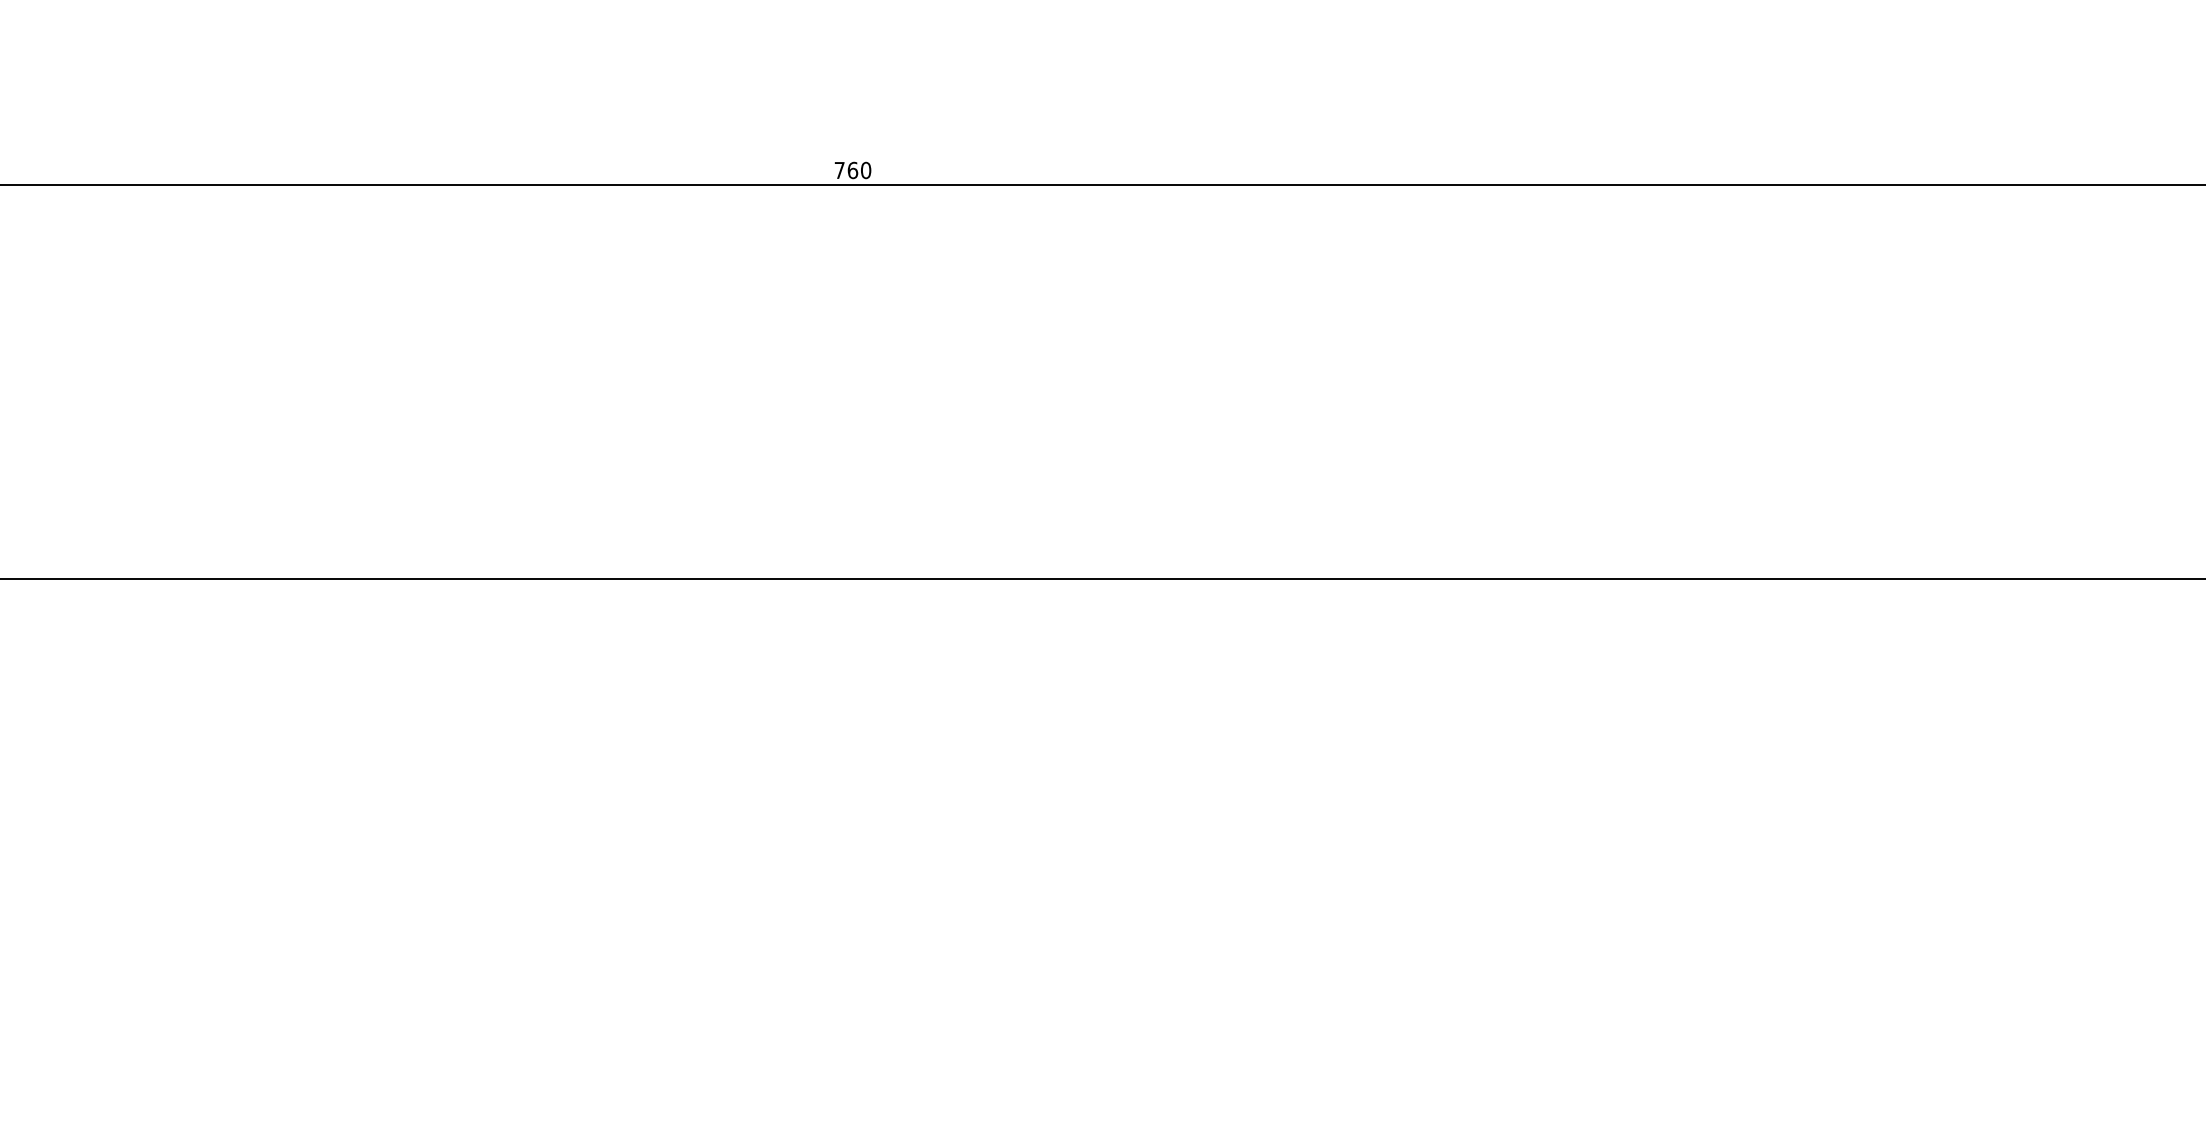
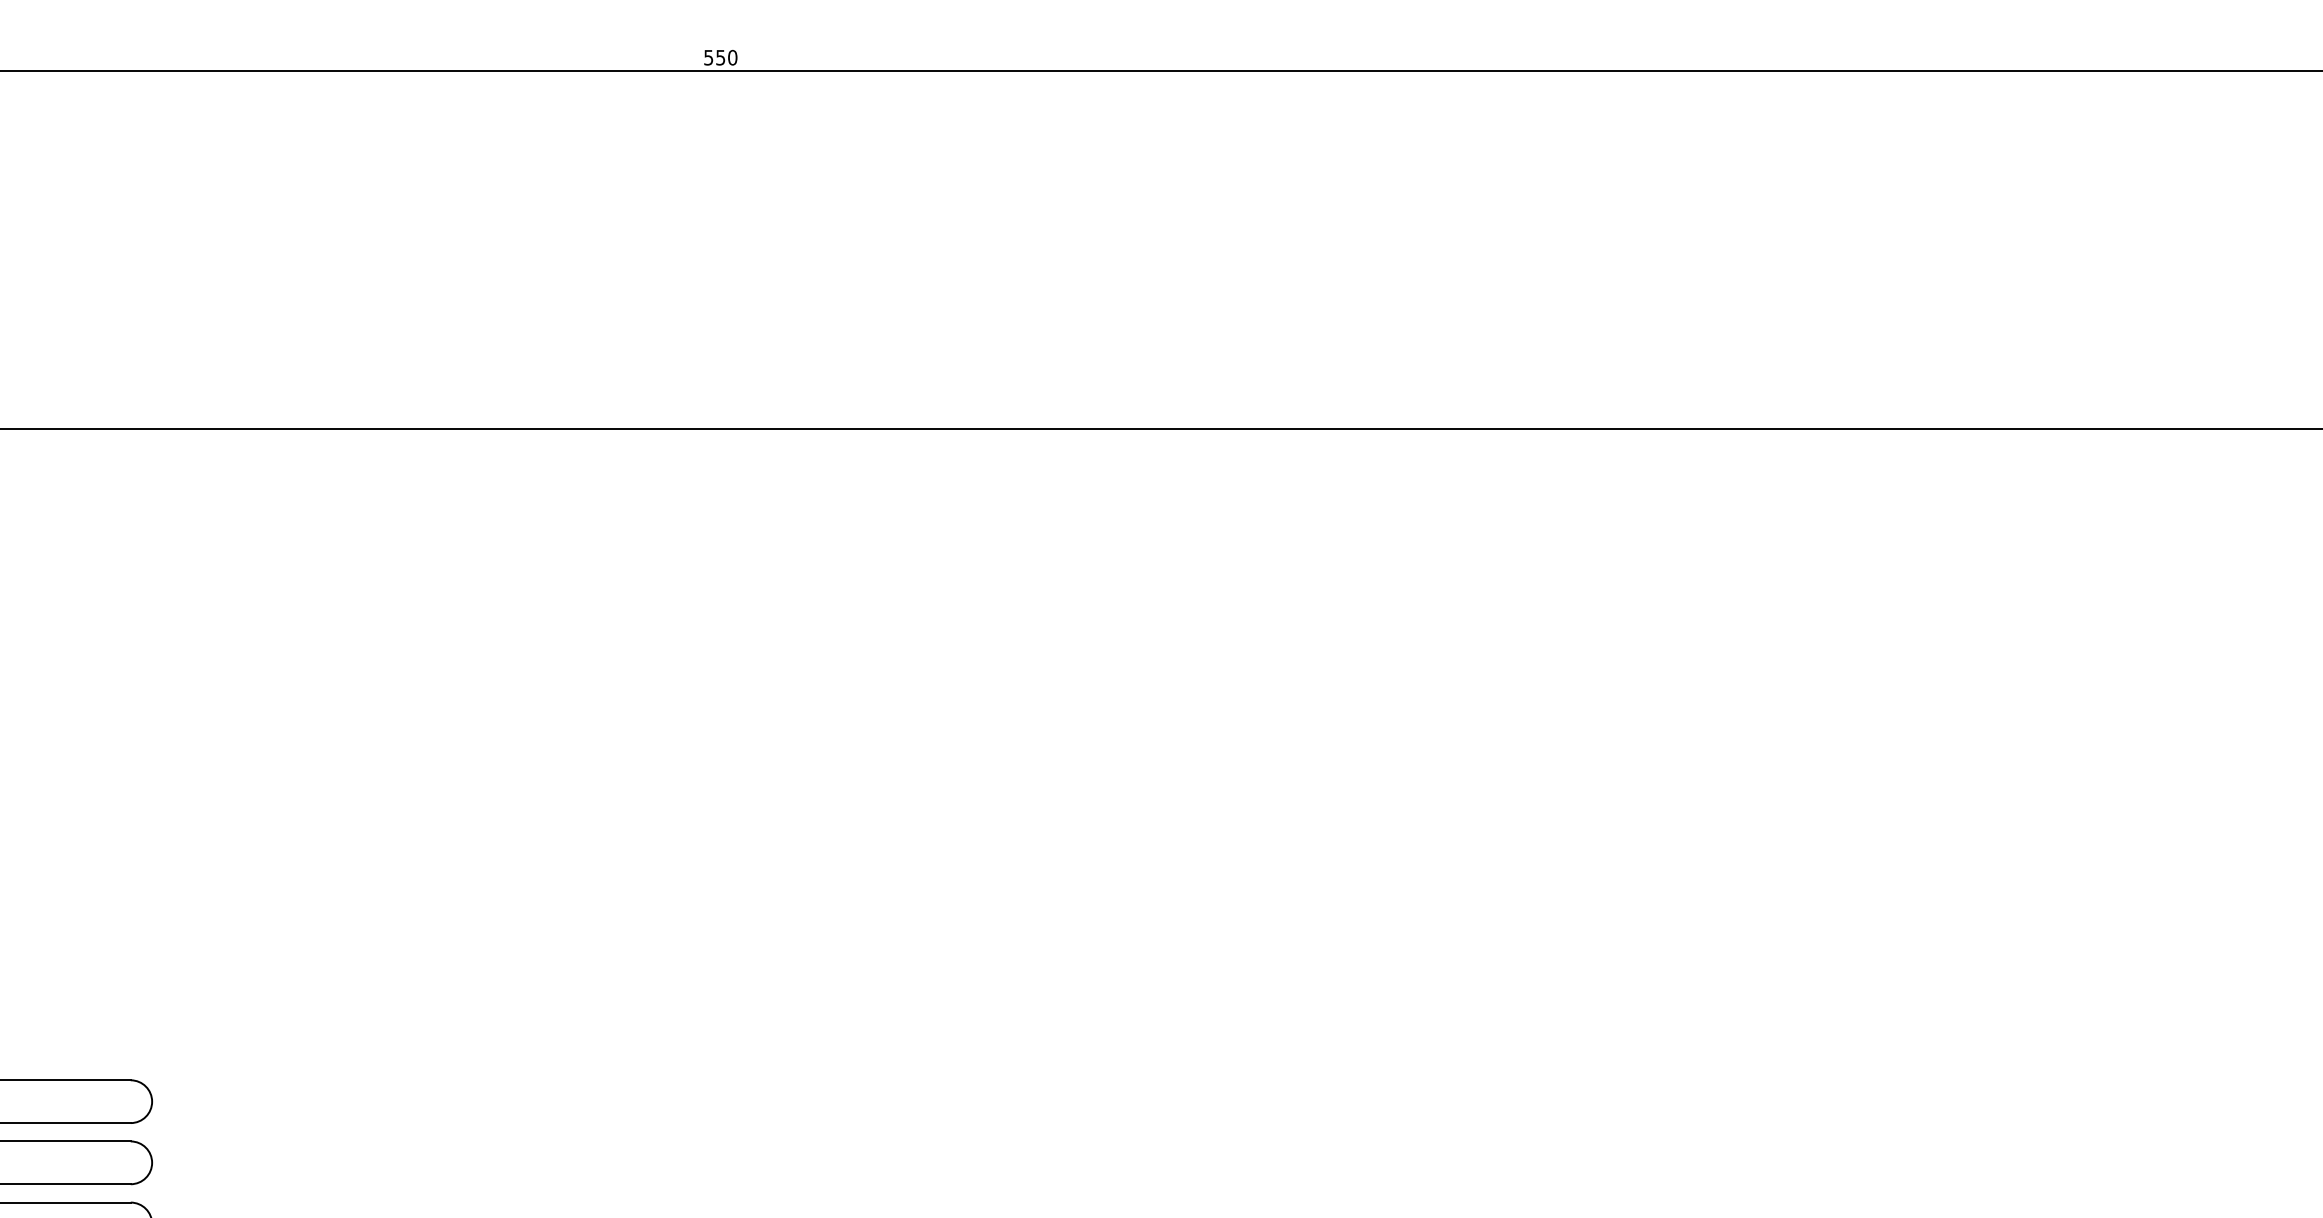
text: (846, 170) -> (714, 57), 760 -> 550

